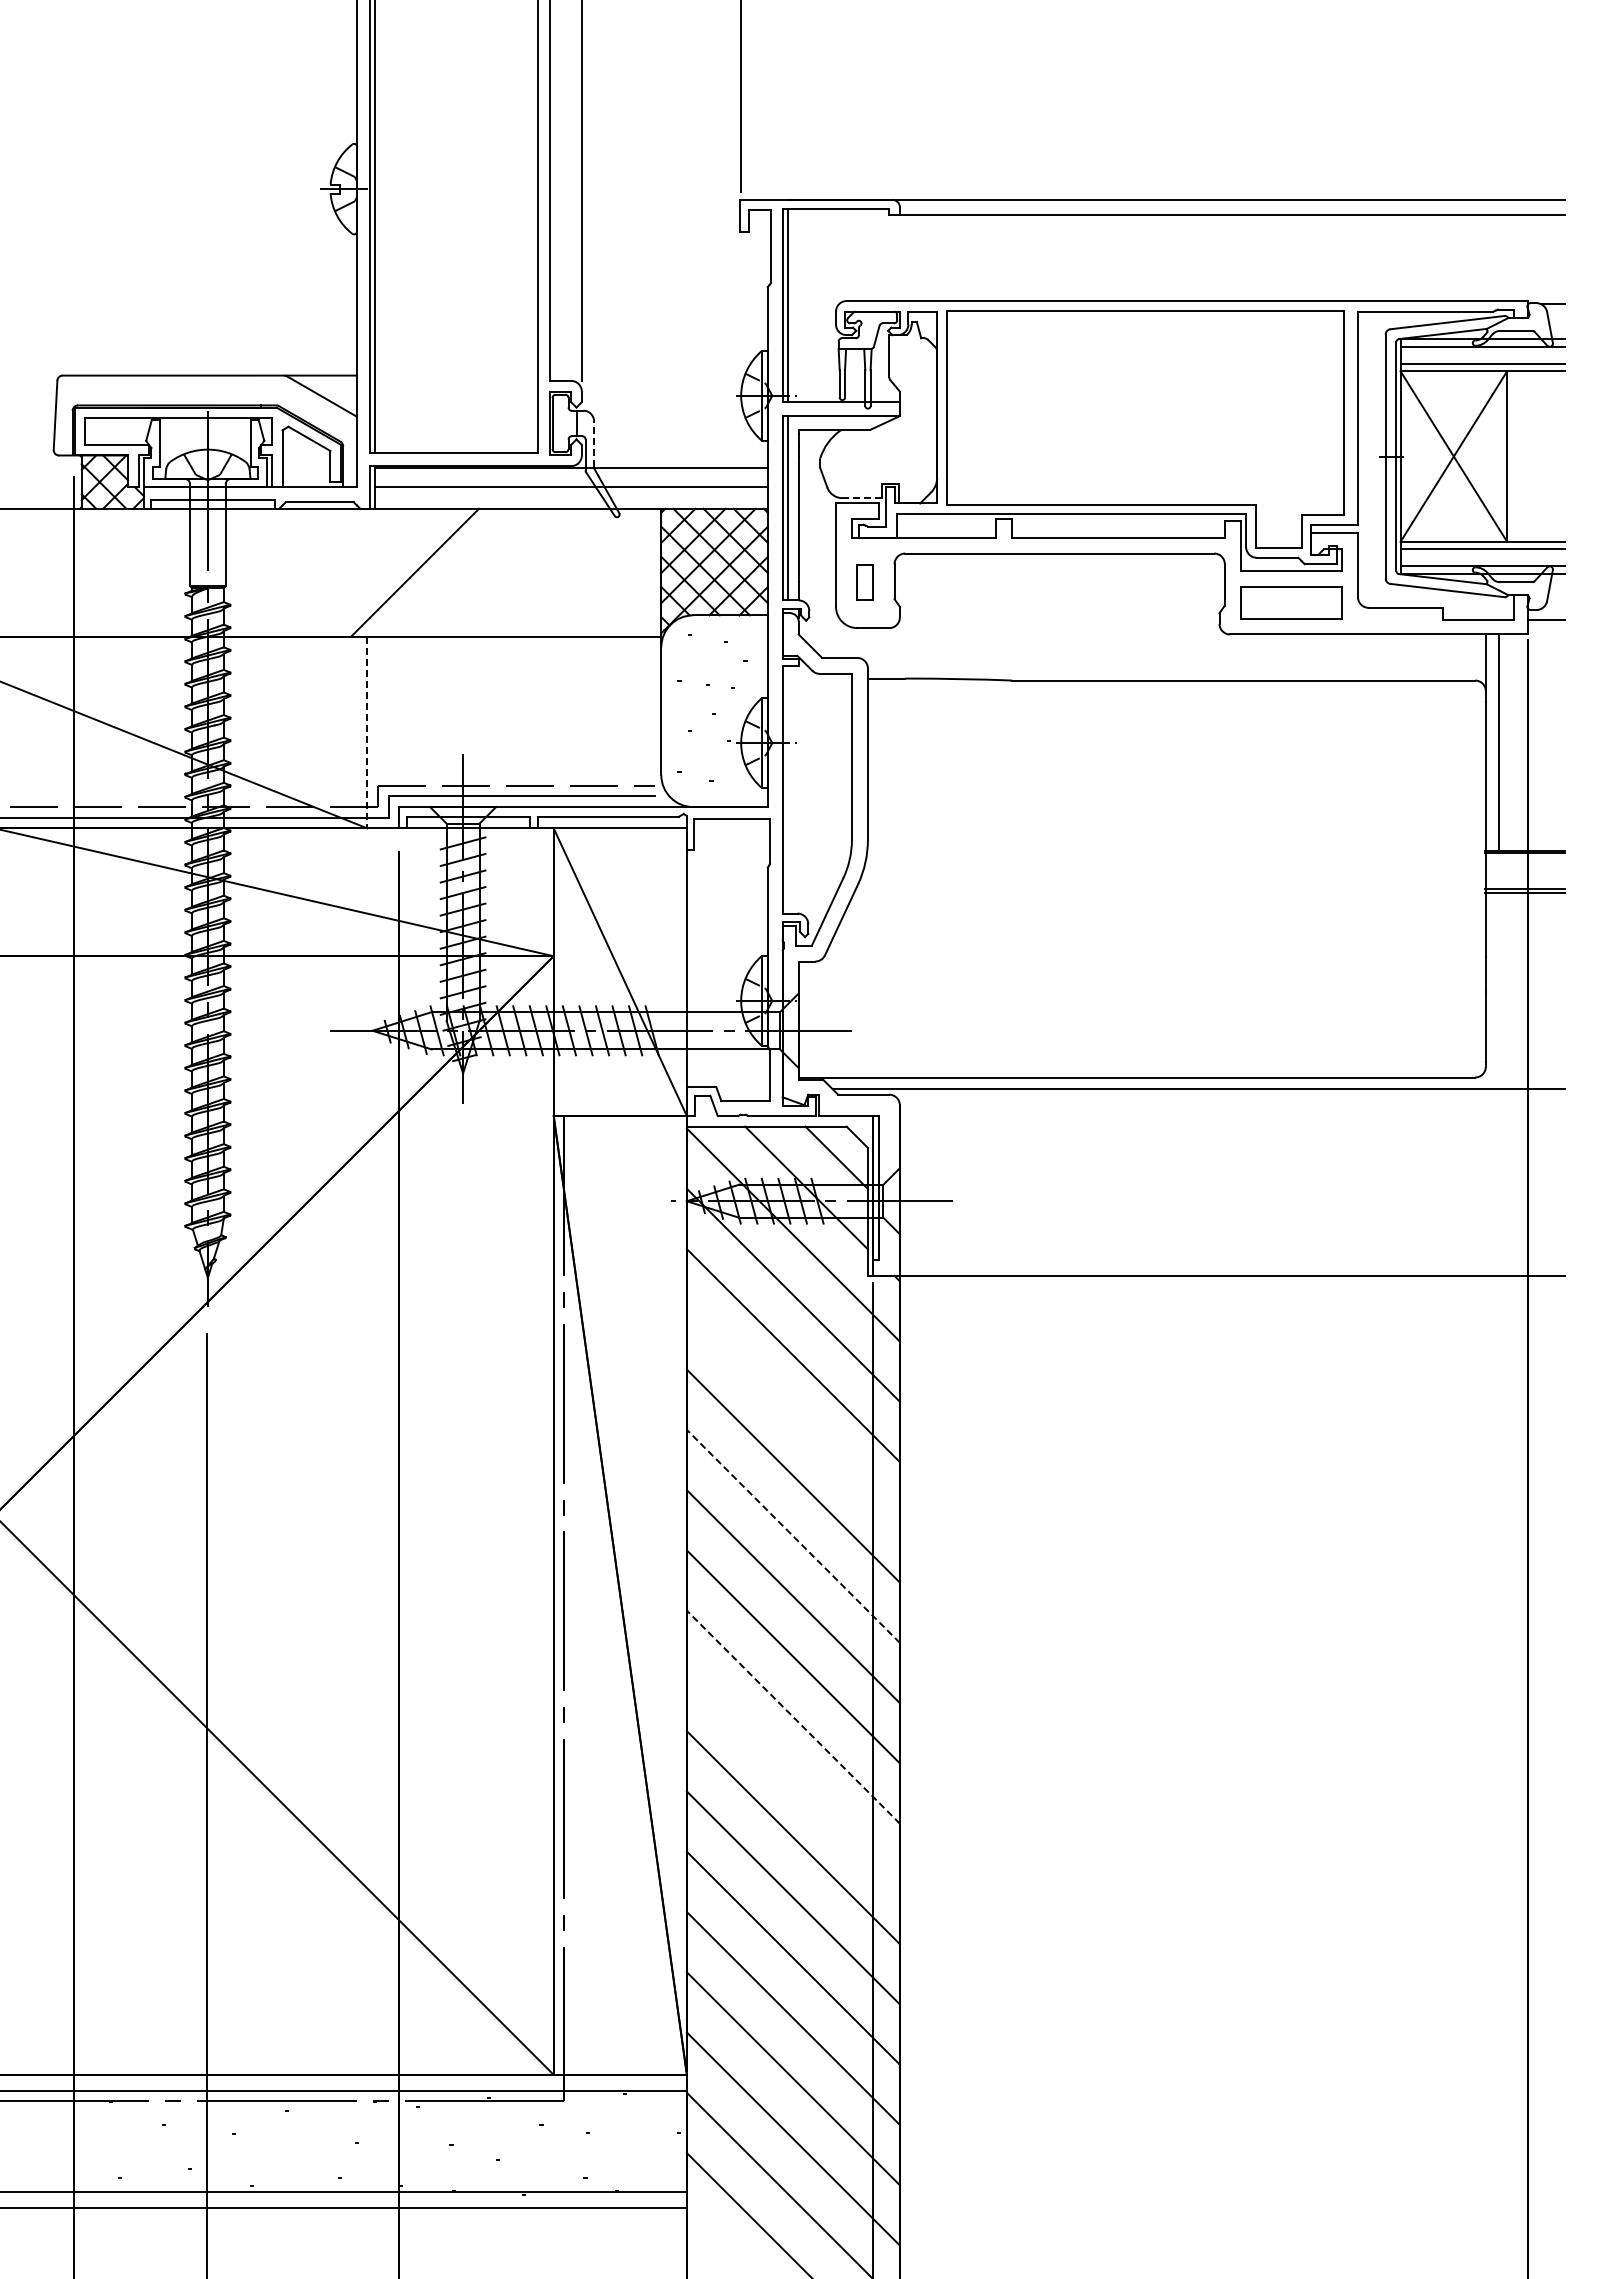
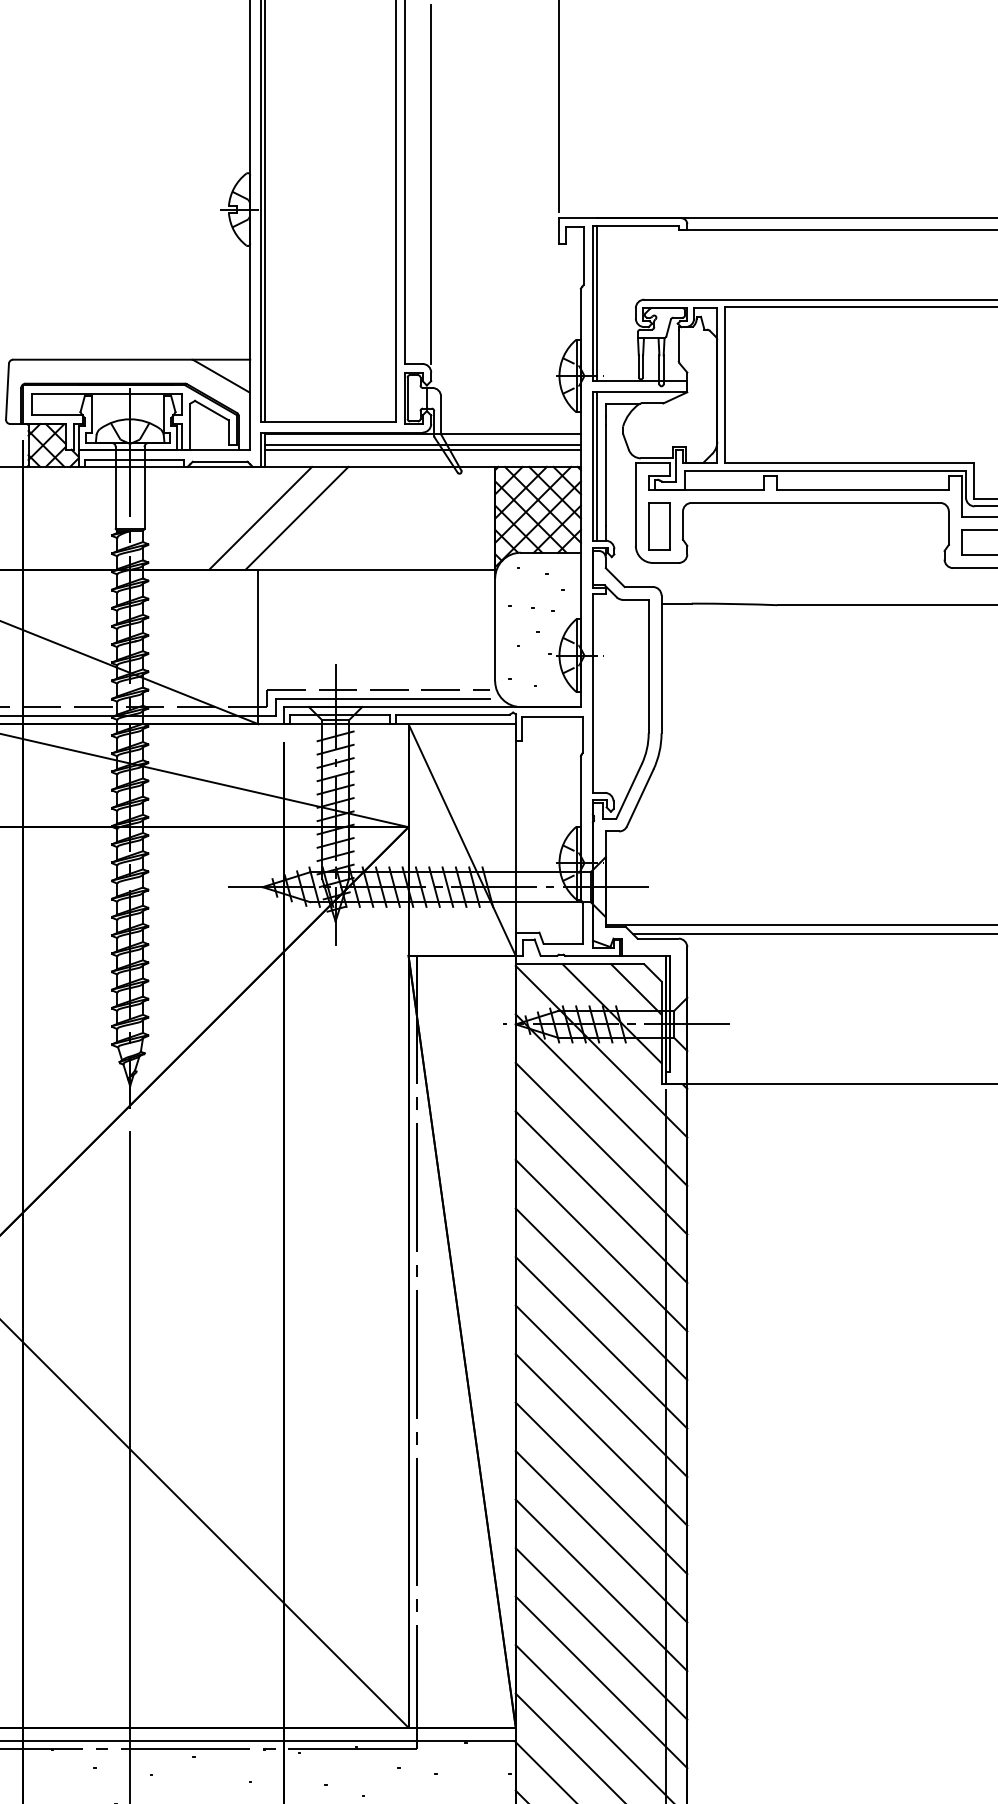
line: (594, 443) -> (441, 414), dashed -> solid
line: (571, 482) -> (422, 445), added
line: (862, 498) -> (657, 458), dashed -> solid
line: (369, 572) -> (260, 518), added
part: (865, 582) -> (659, 526), size x1.67
line: (367, 732) -> (258, 647), dashed -> solid
line: (792, 1415) -> (600, 1196), added
line: (793, 1536) -> (601, 1294), dashed -> solid
line: (793, 1717) -> (601, 1440), dashed -> solid
line: (792, 1777) -> (600, 1488), added

